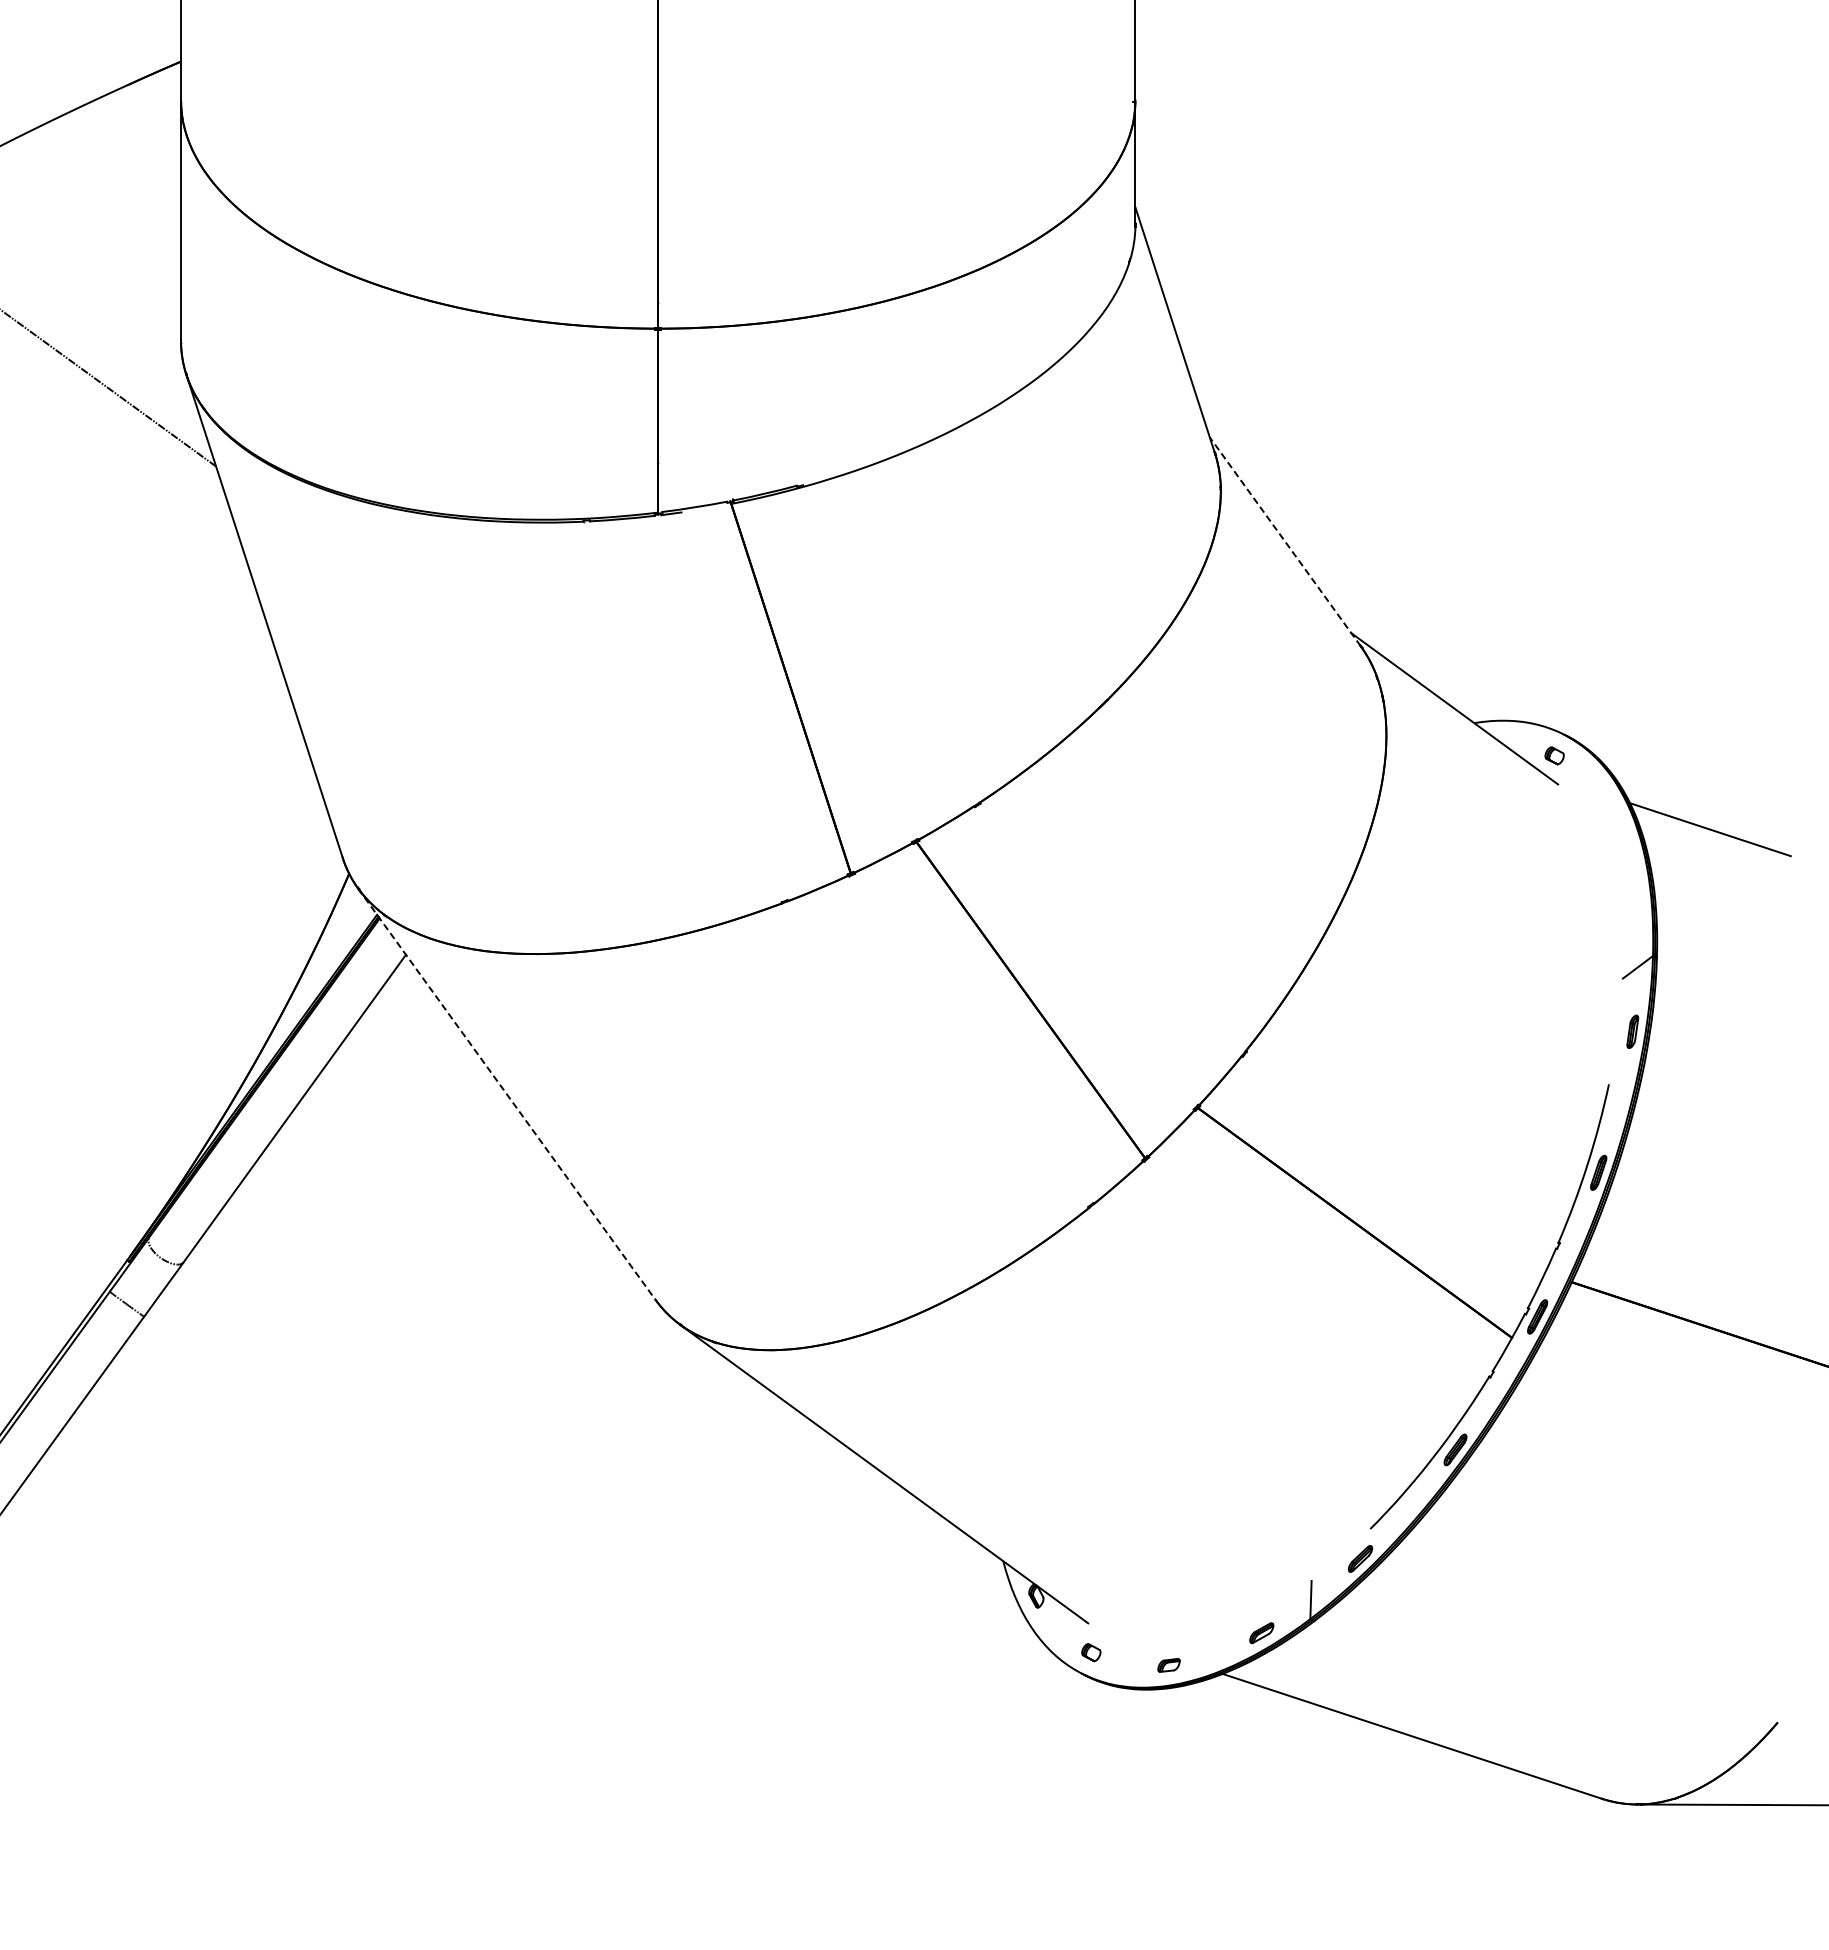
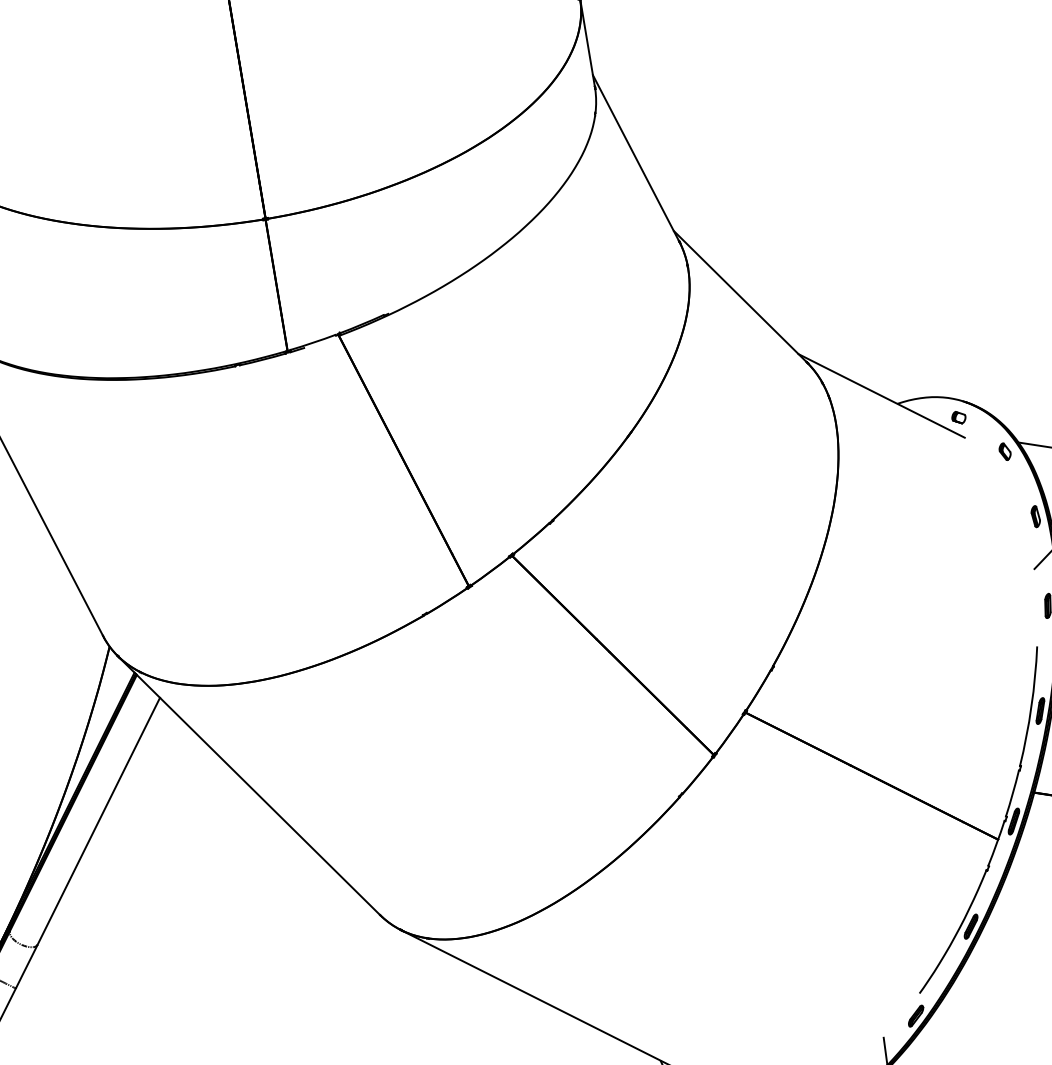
line: (1285, 541) -> (740, 296), dashed -> solid
part: (1609, 812) -> (1004, 451), added
part: (1636, 907) -> (1035, 516), added
line: (506, 1094) -> (248, 785), dashed -> solid

